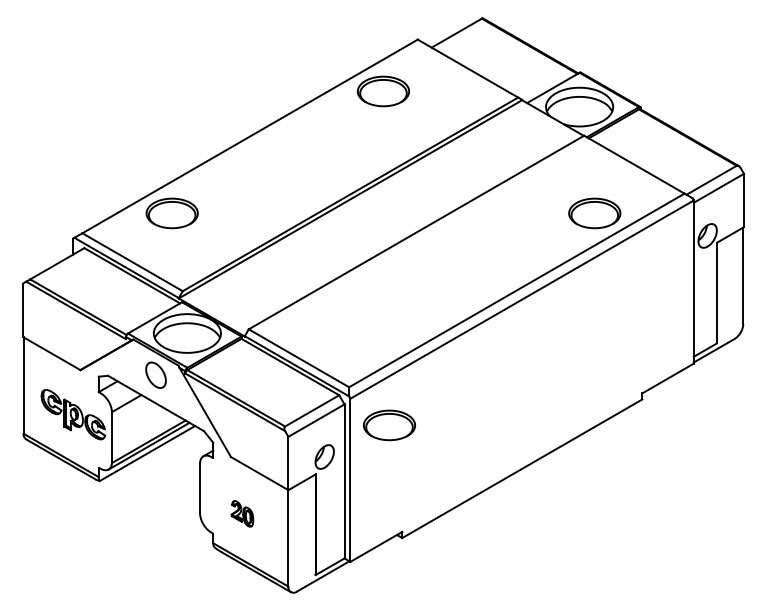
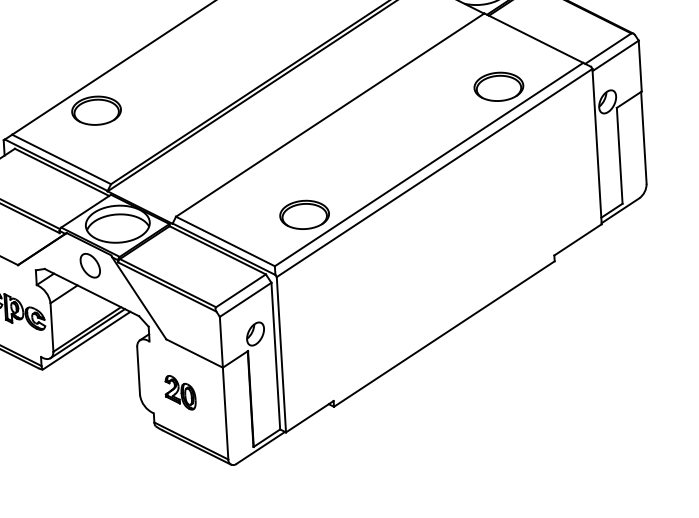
part: (389, 425) -> (304, 215), moved
part: (242, 513) -> (180, 392), size x1.43

